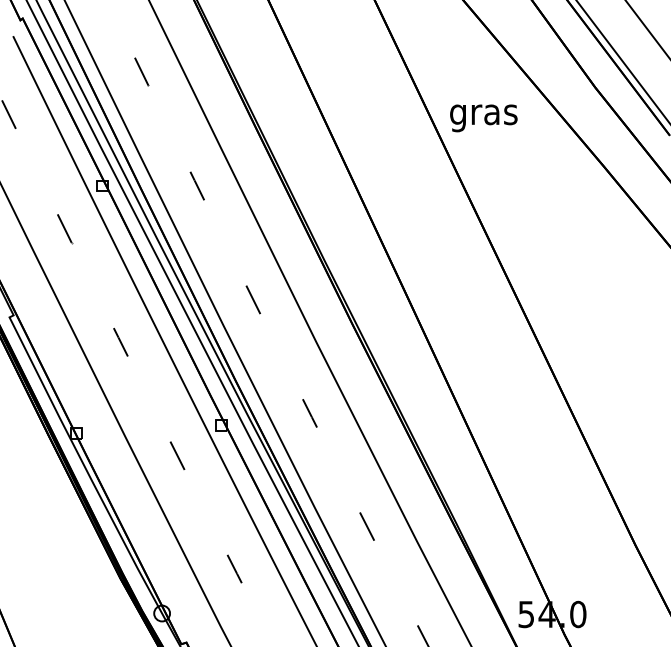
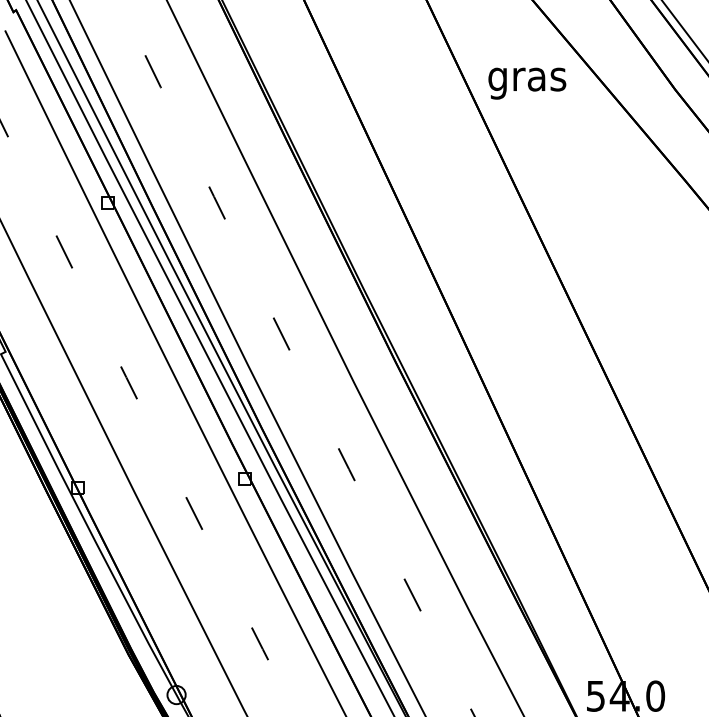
text: (483, 118) -> (526, 83), moved

